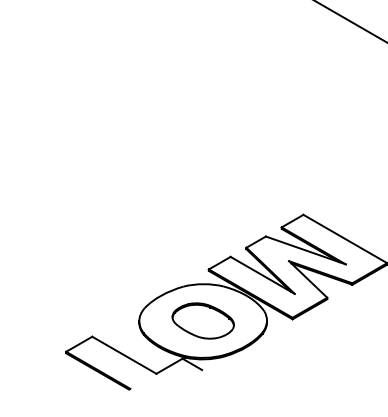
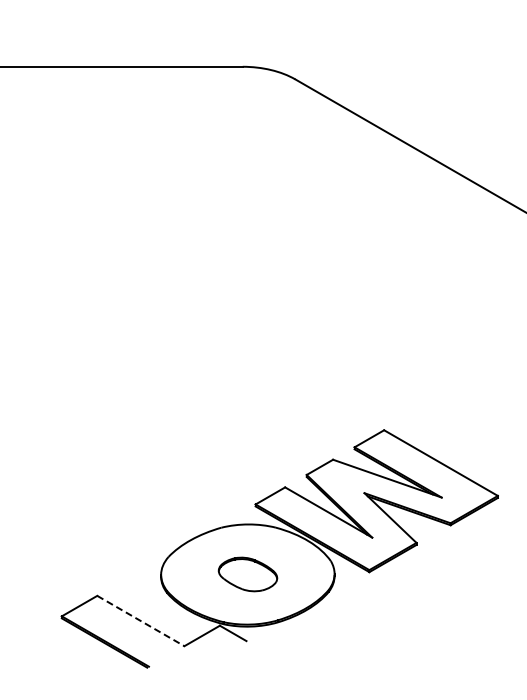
part: (202, 321) -> (247, 574), size x0.7
line: (124, 355) -> (141, 621), solid -> dashed

